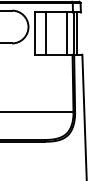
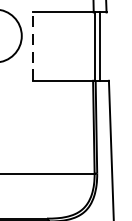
line: (35, 33) -> (33, 46), solid -> dashed
line: (46, 33) -> (50, 46), removed
line: (66, 33) -> (83, 46), removed

